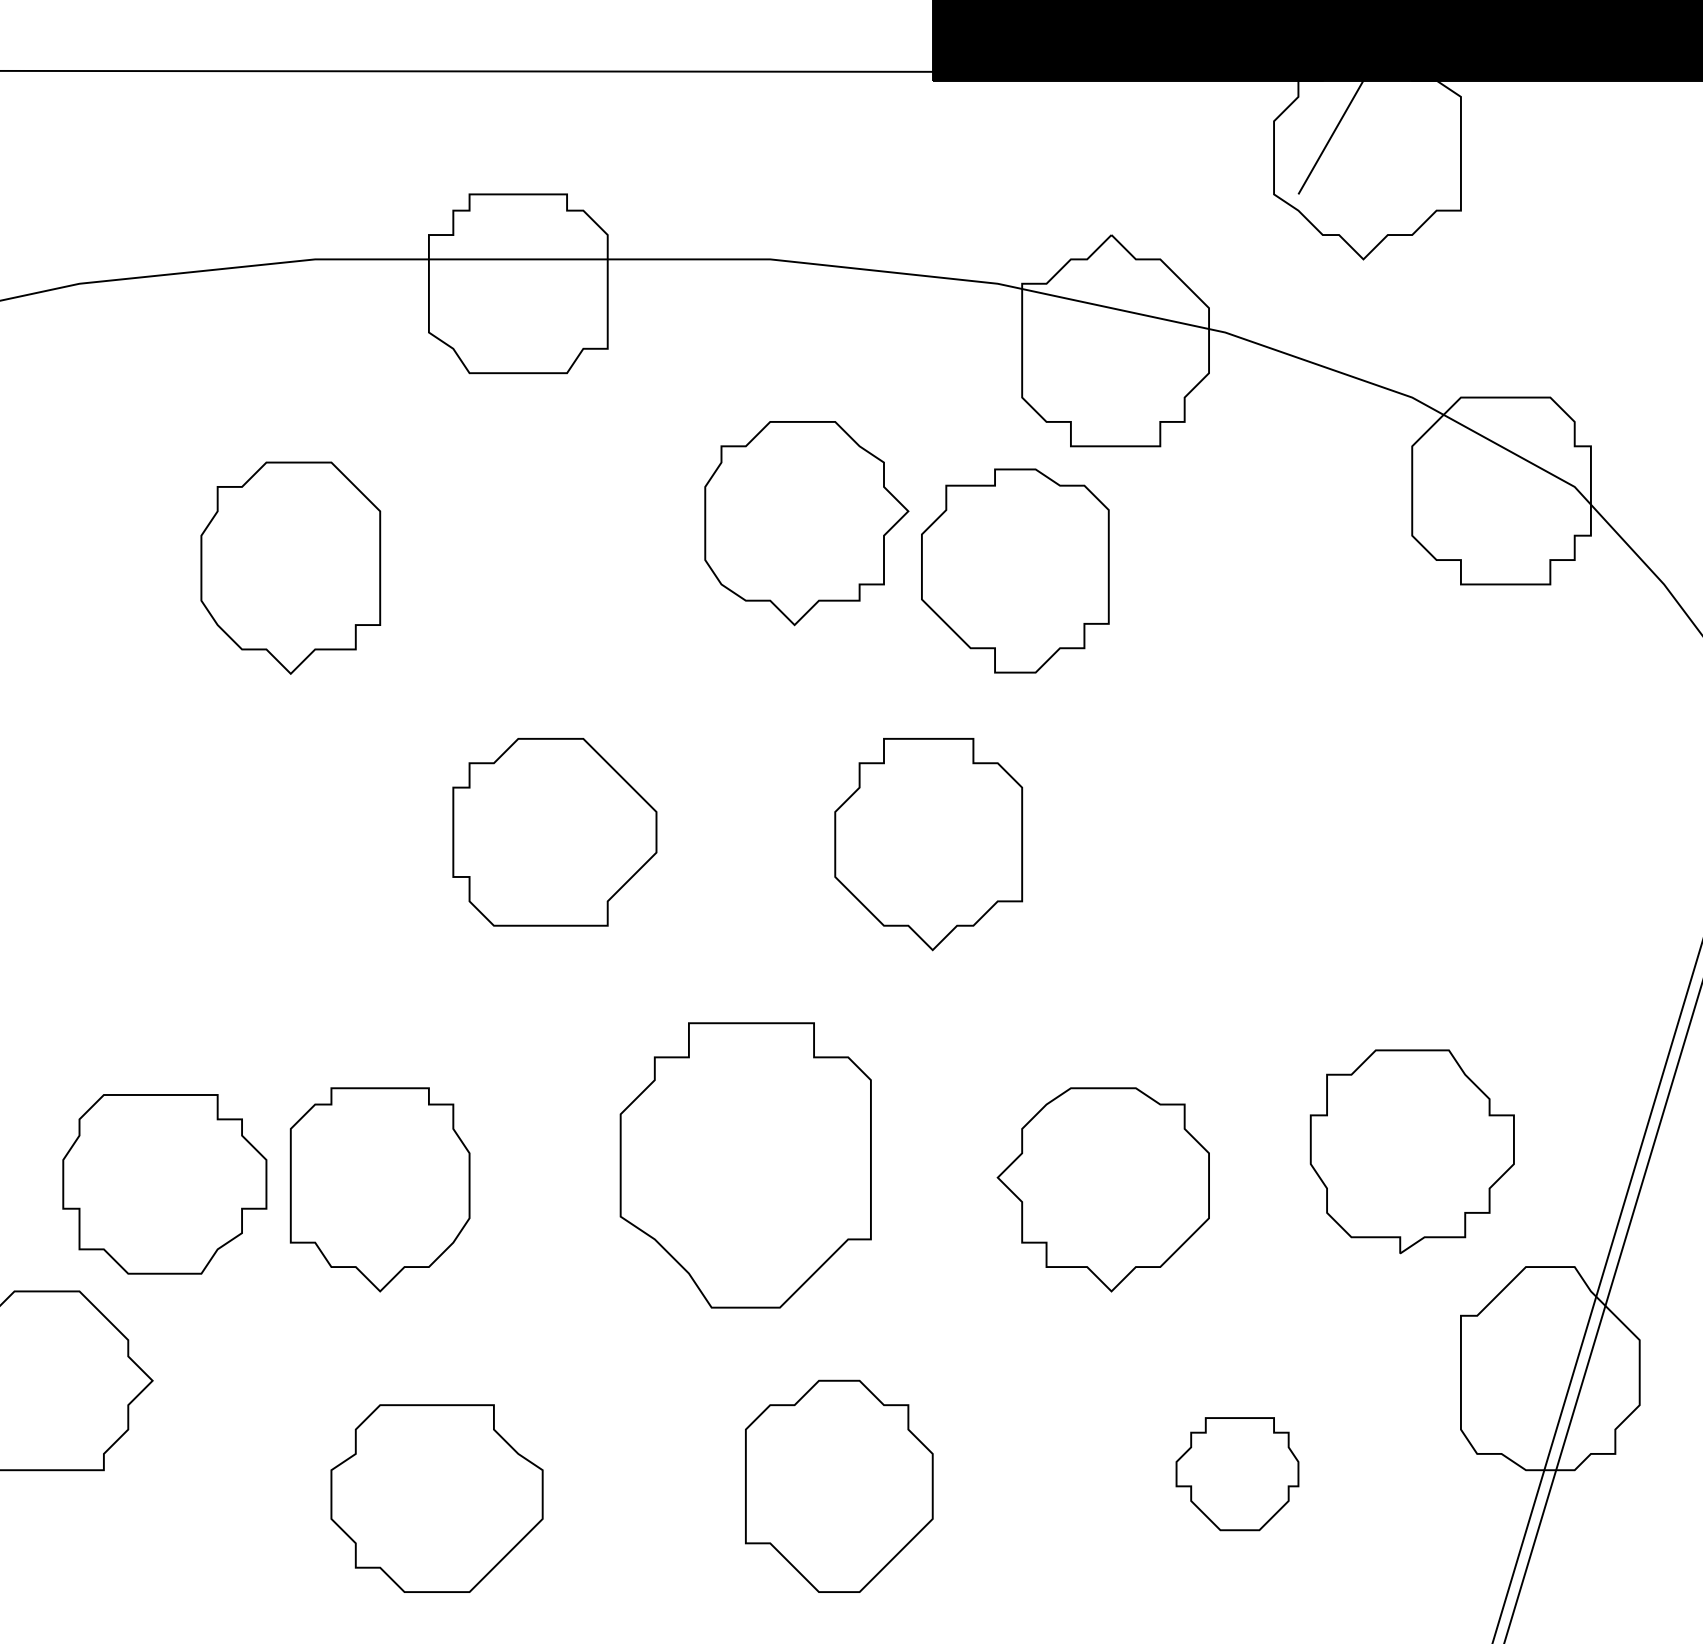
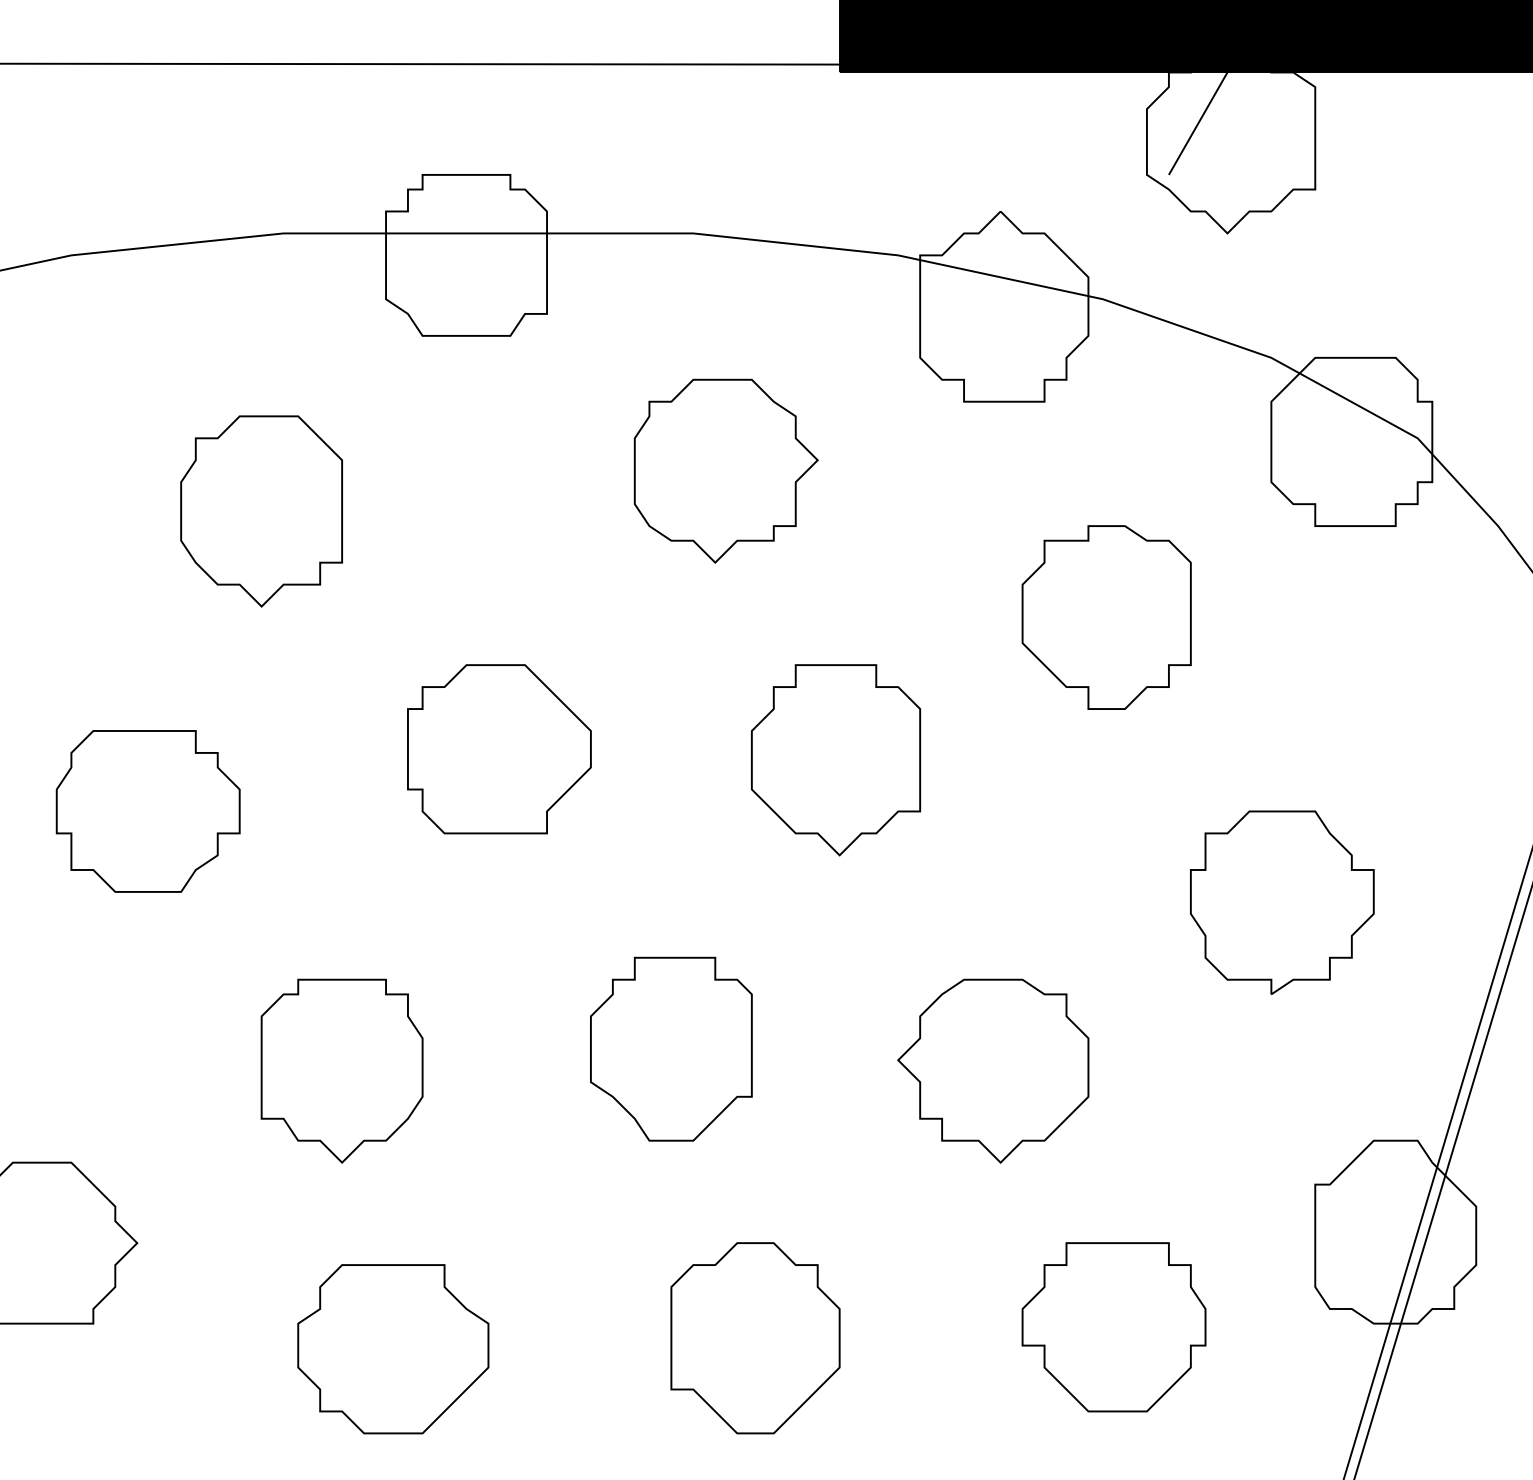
part: (1015, 570) -> (1106, 617), moved
part: (1411, 1151) -> (1281, 902), moved
part: (745, 1165) -> (671, 1049), size x0.71
part: (164, 1184) -> (147, 811), moved
part: (1237, 1473) -> (1114, 1326), size x1.67

